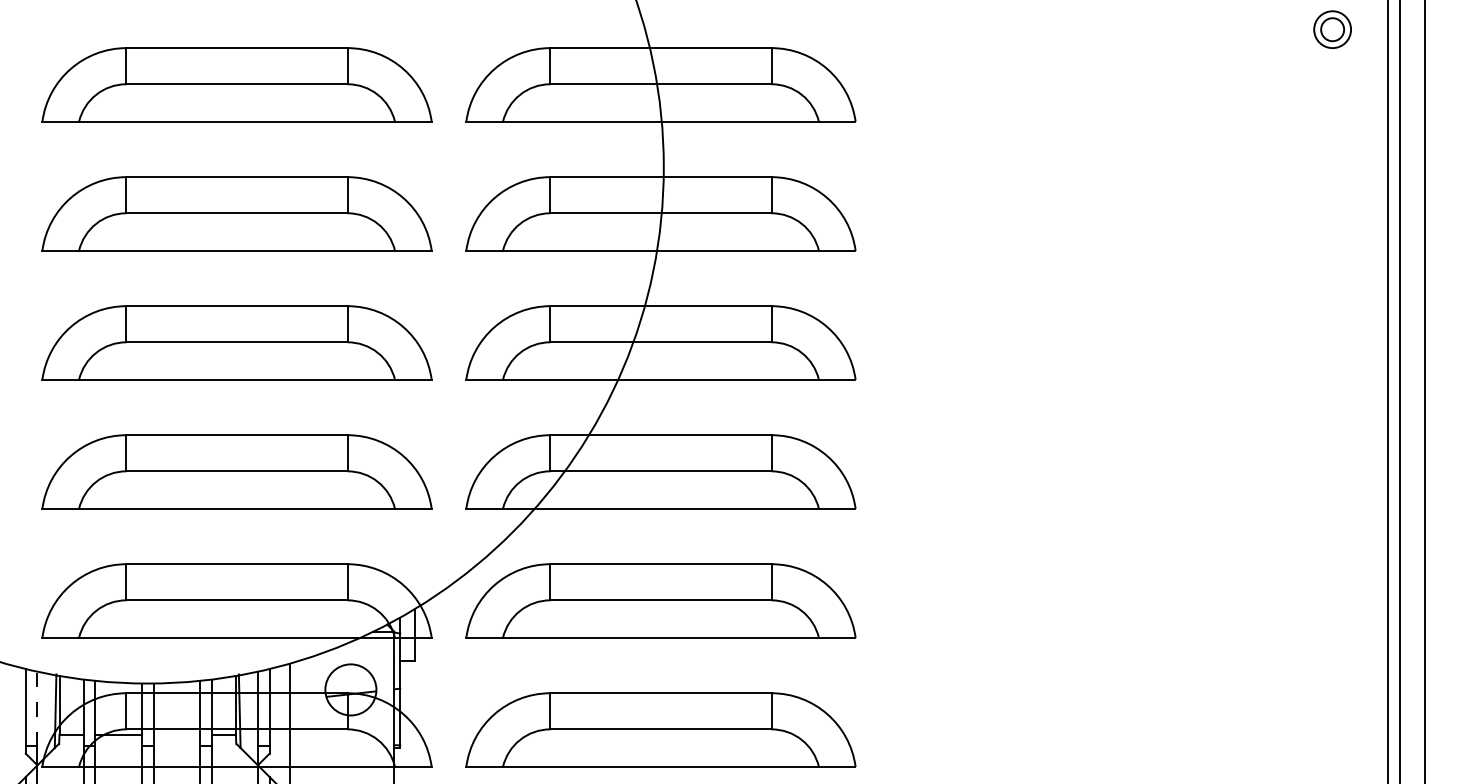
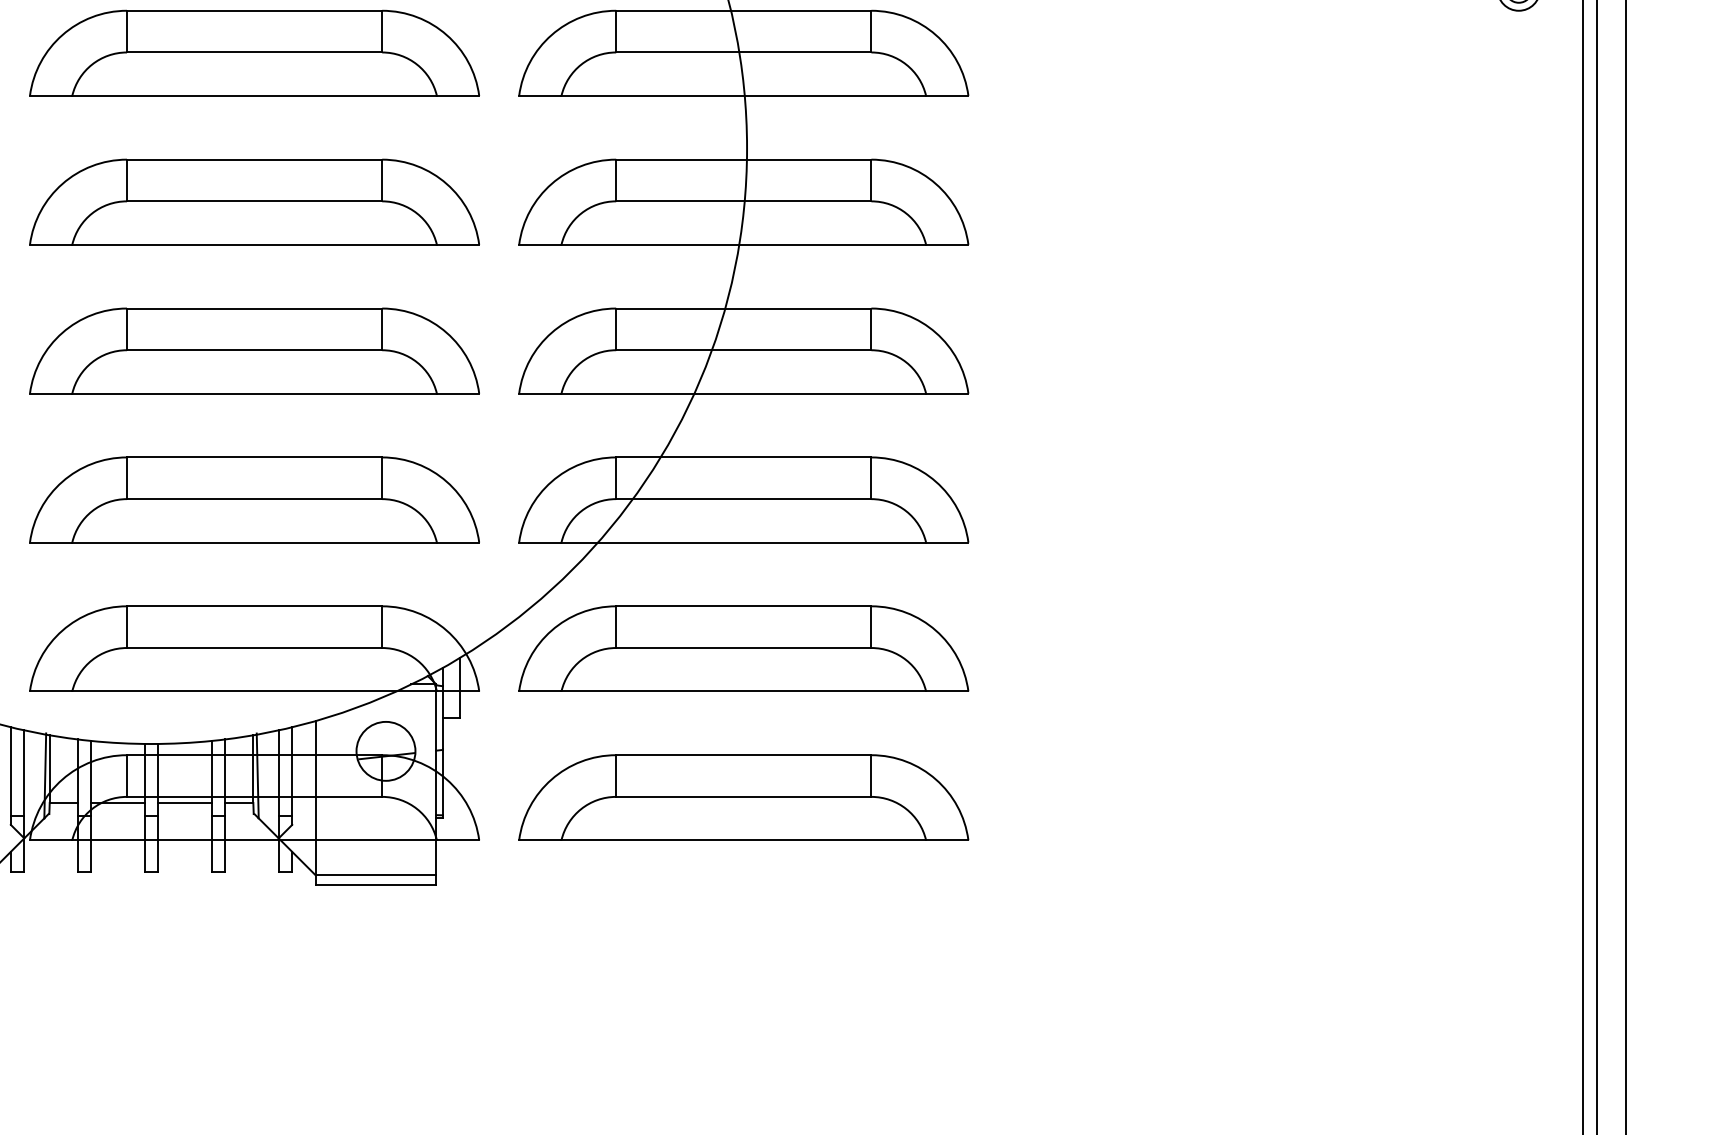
line: (37, 708) -> (24, 772), dashed -> solid
line: (176, 734) -> (184, 802), added

